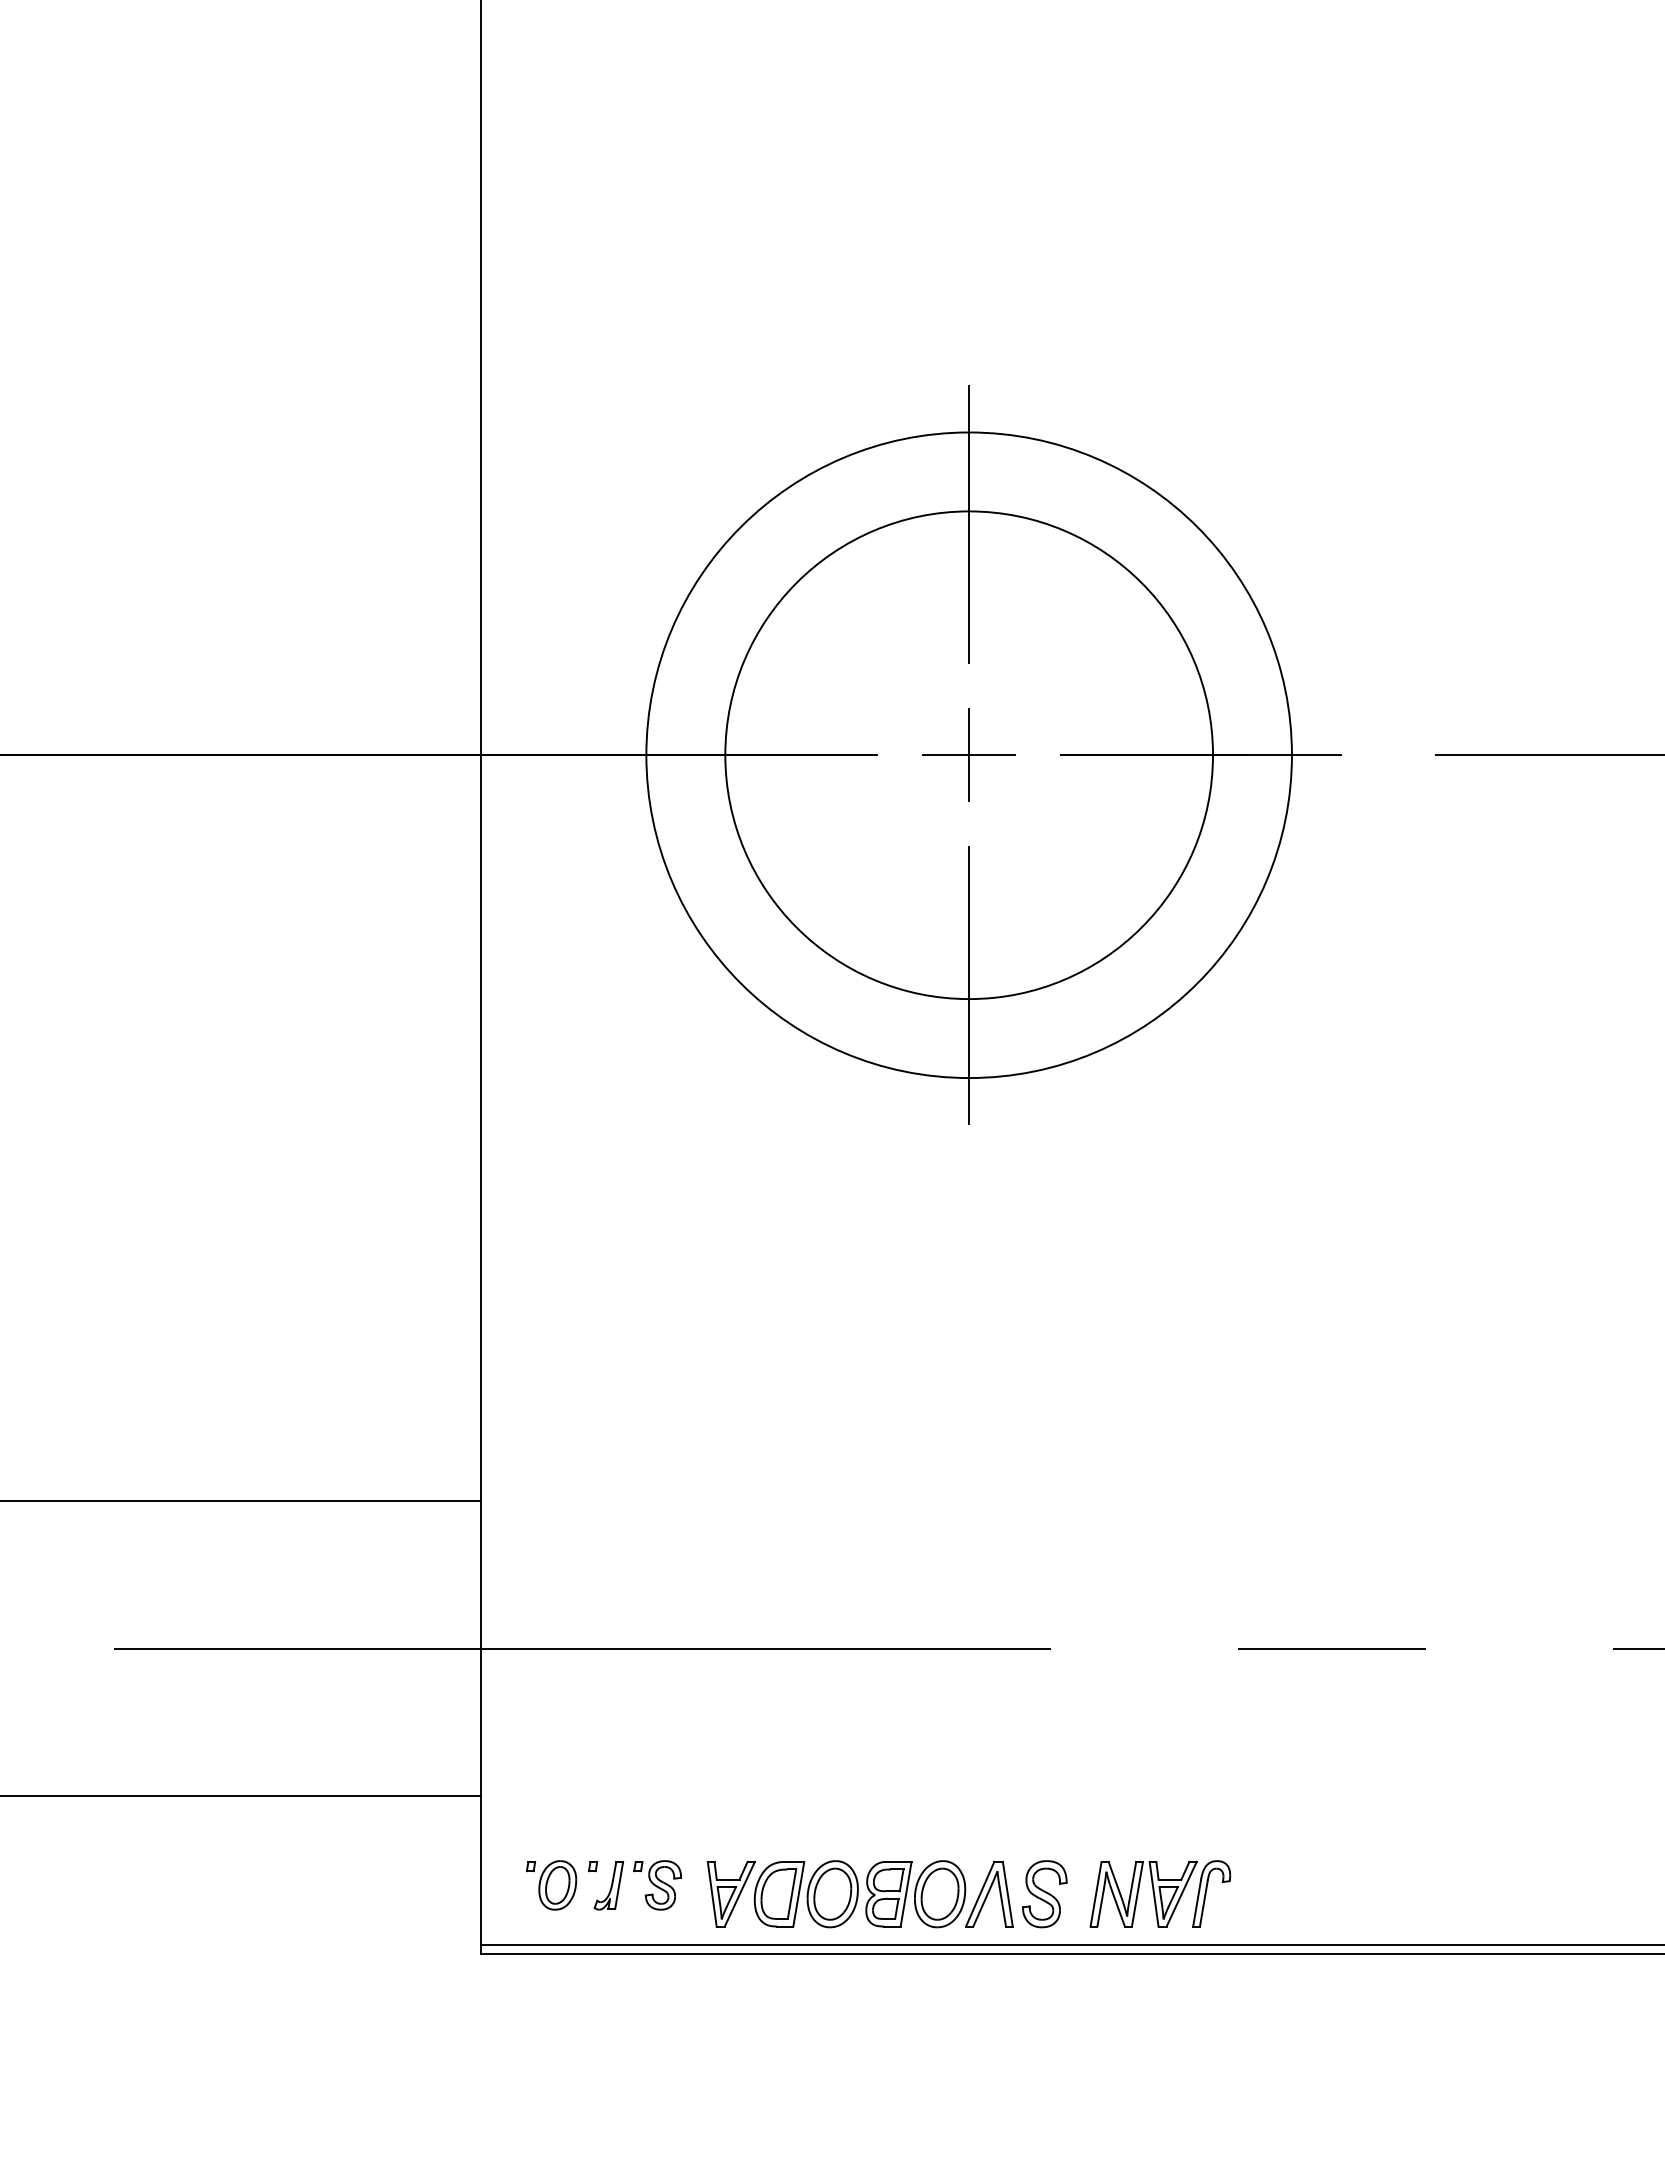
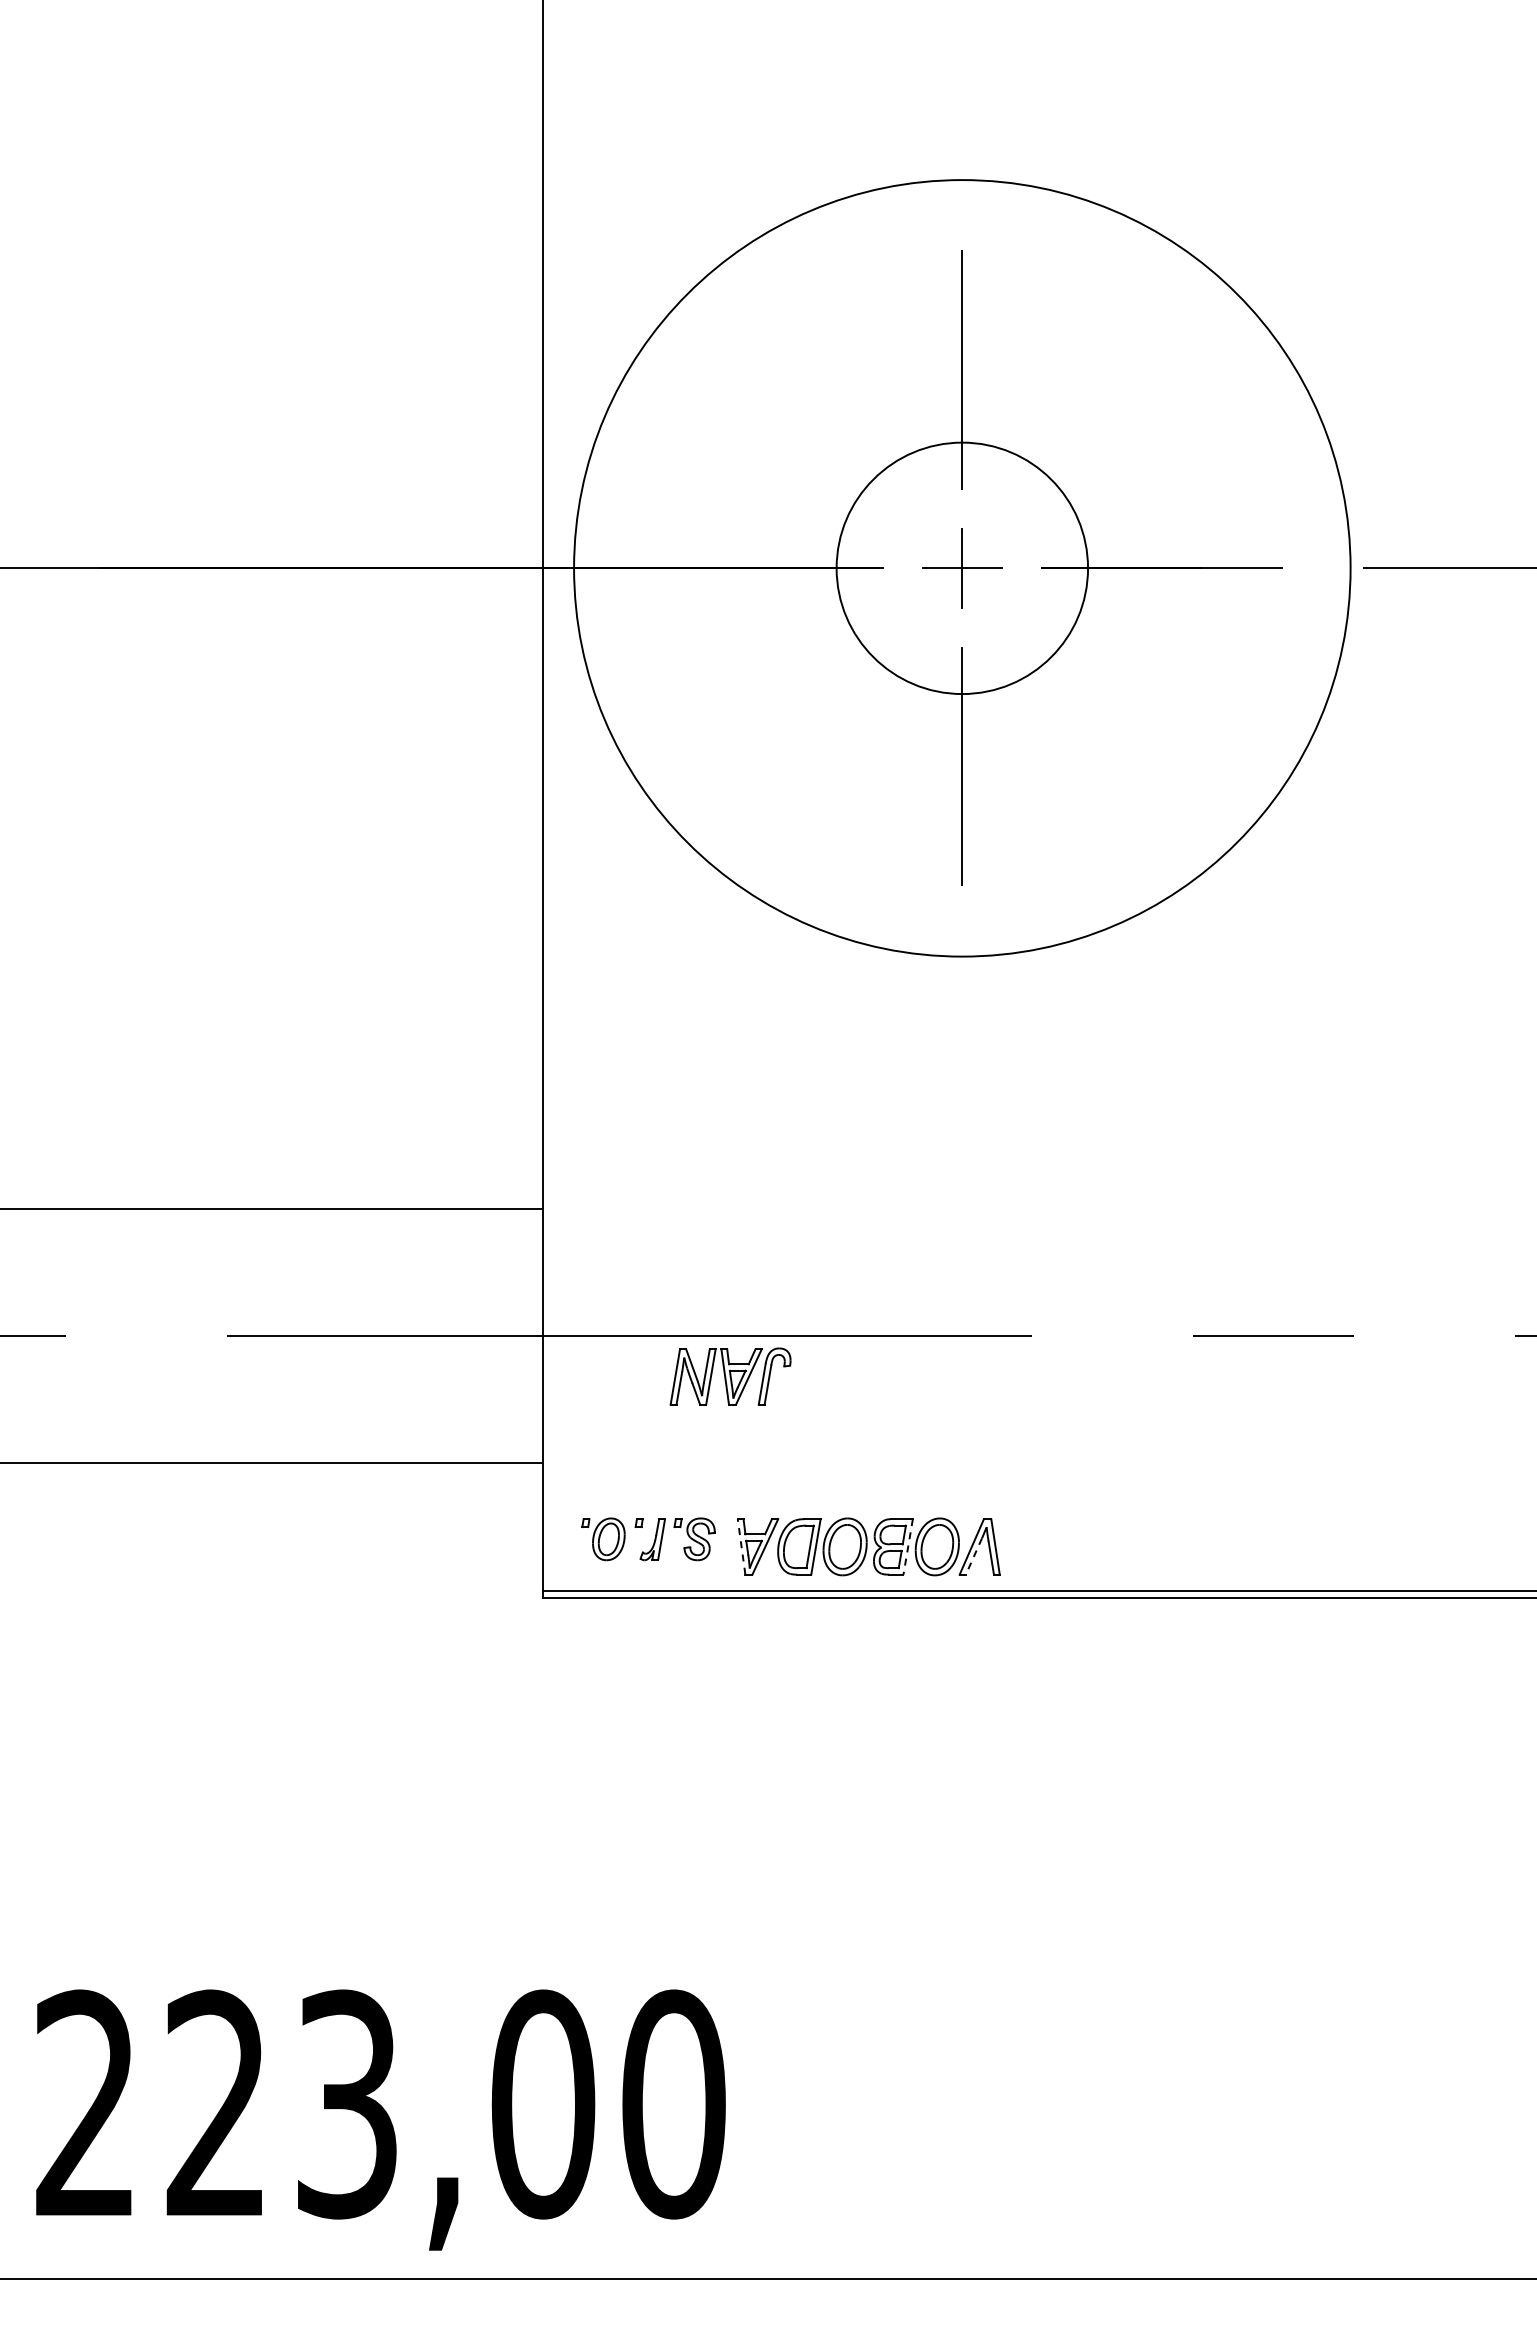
circle: (968, 754) -> (961, 567), size x0.6
circle: (969, 755) -> (962, 568), size x1.4
line: (712, 1893) -> (741, 1546), solid -> dashed
part: (1045, 1893) -> (1027, 1546), removed
part: (1160, 1893) -> (730, 1376), moved
line: (906, 1894) -> (908, 1547), solid -> dashed
line: (982, 1905) -> (973, 1556), solid -> dashed

